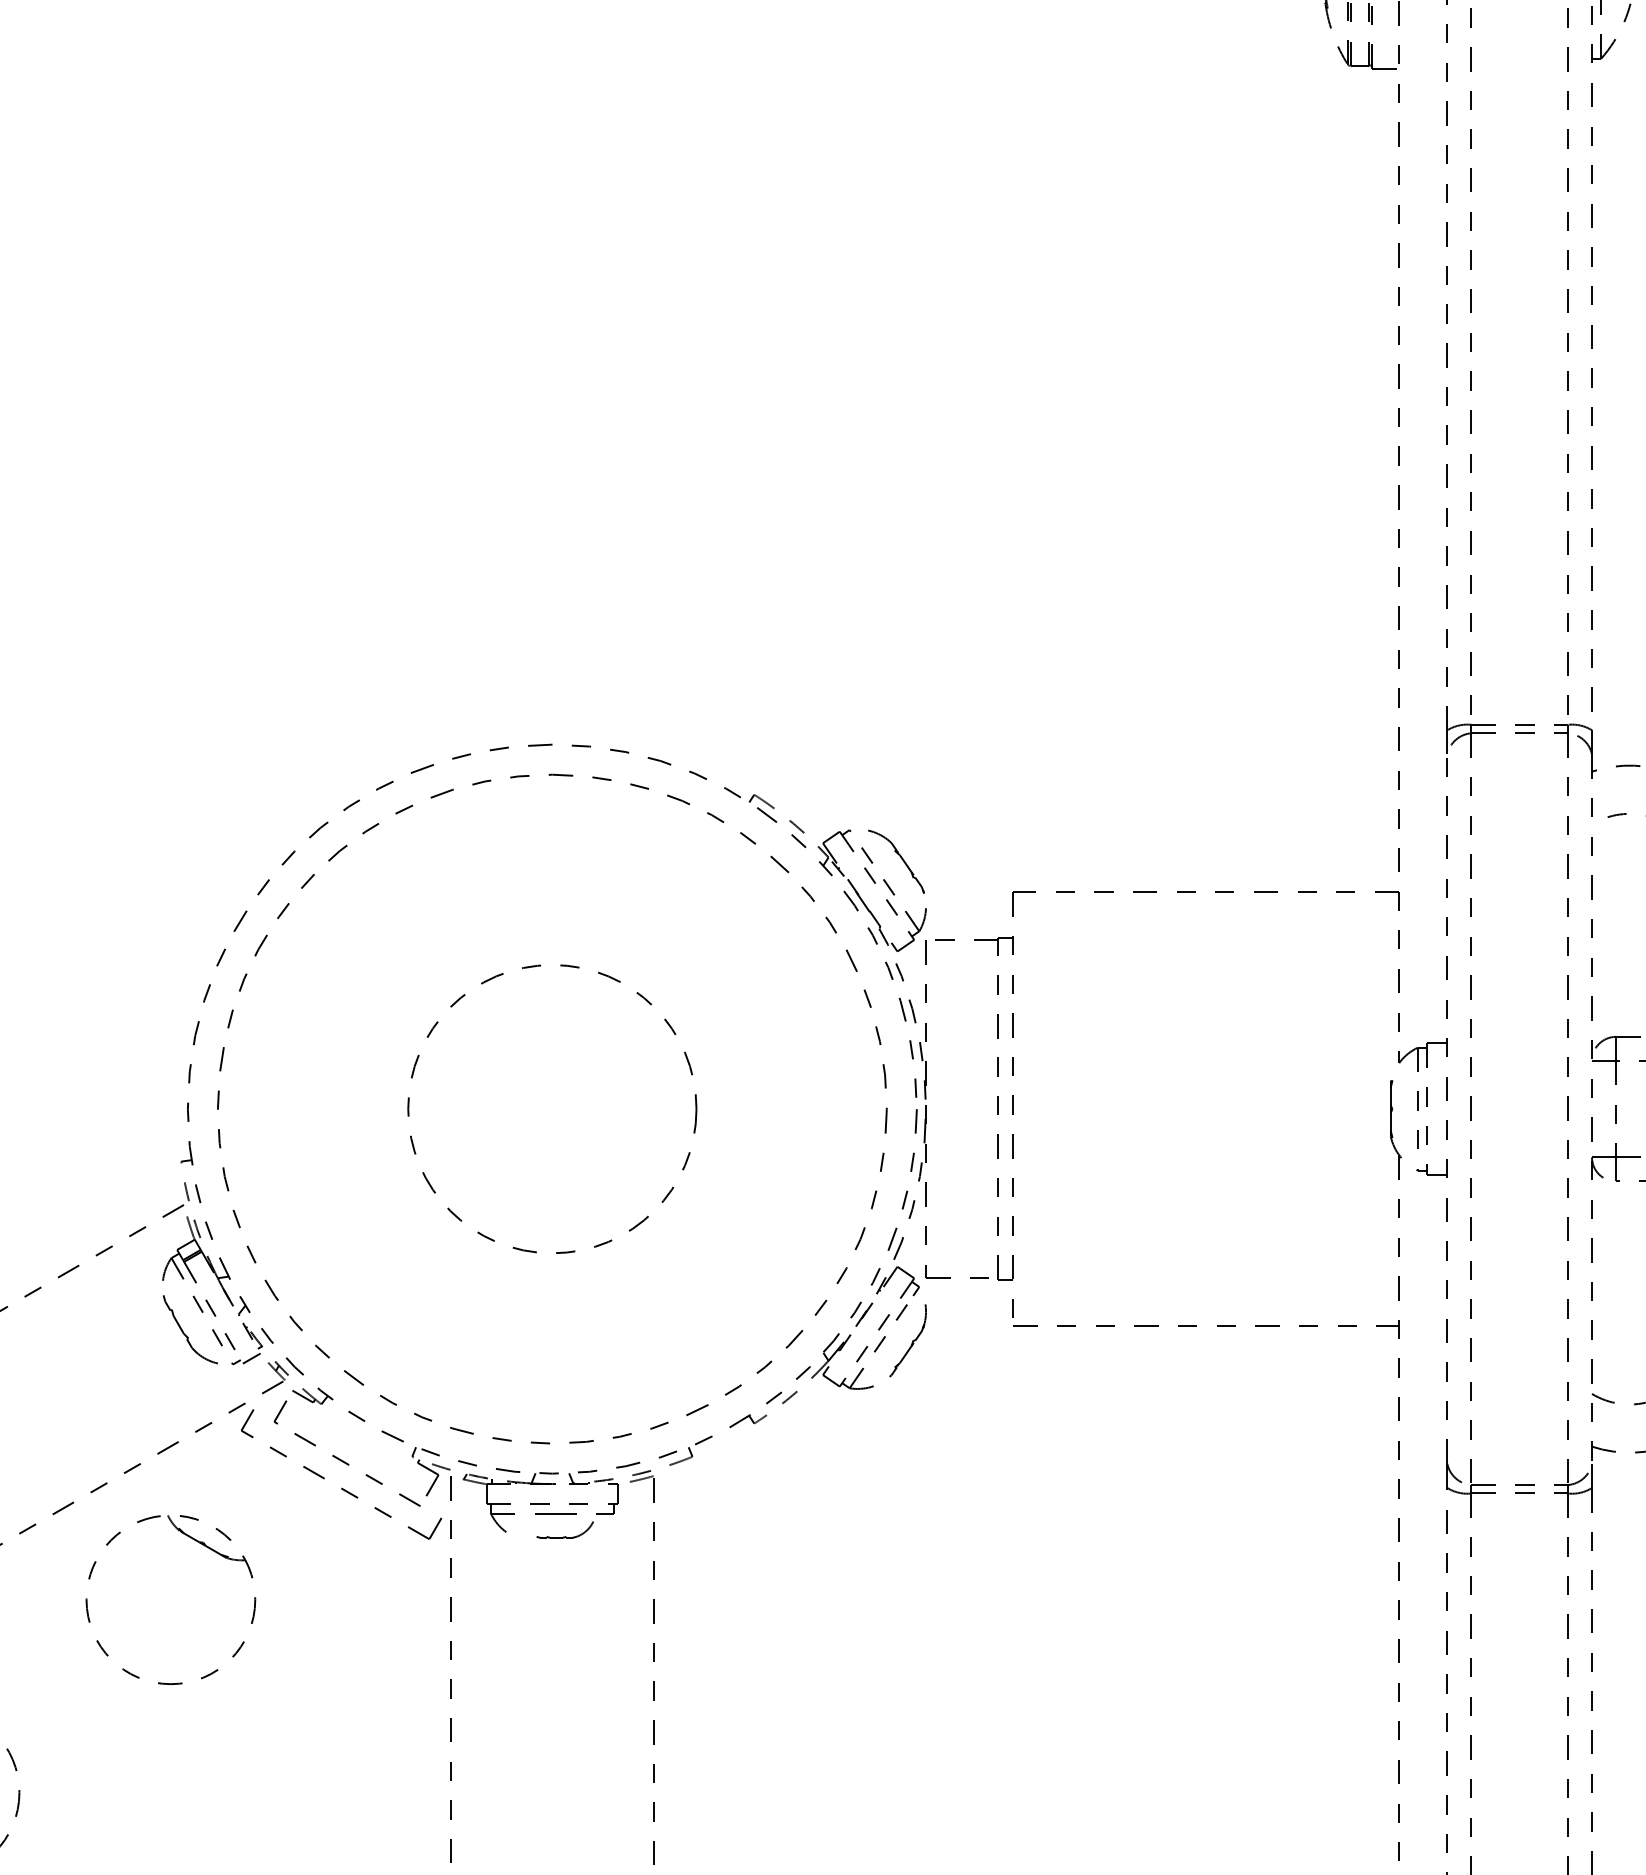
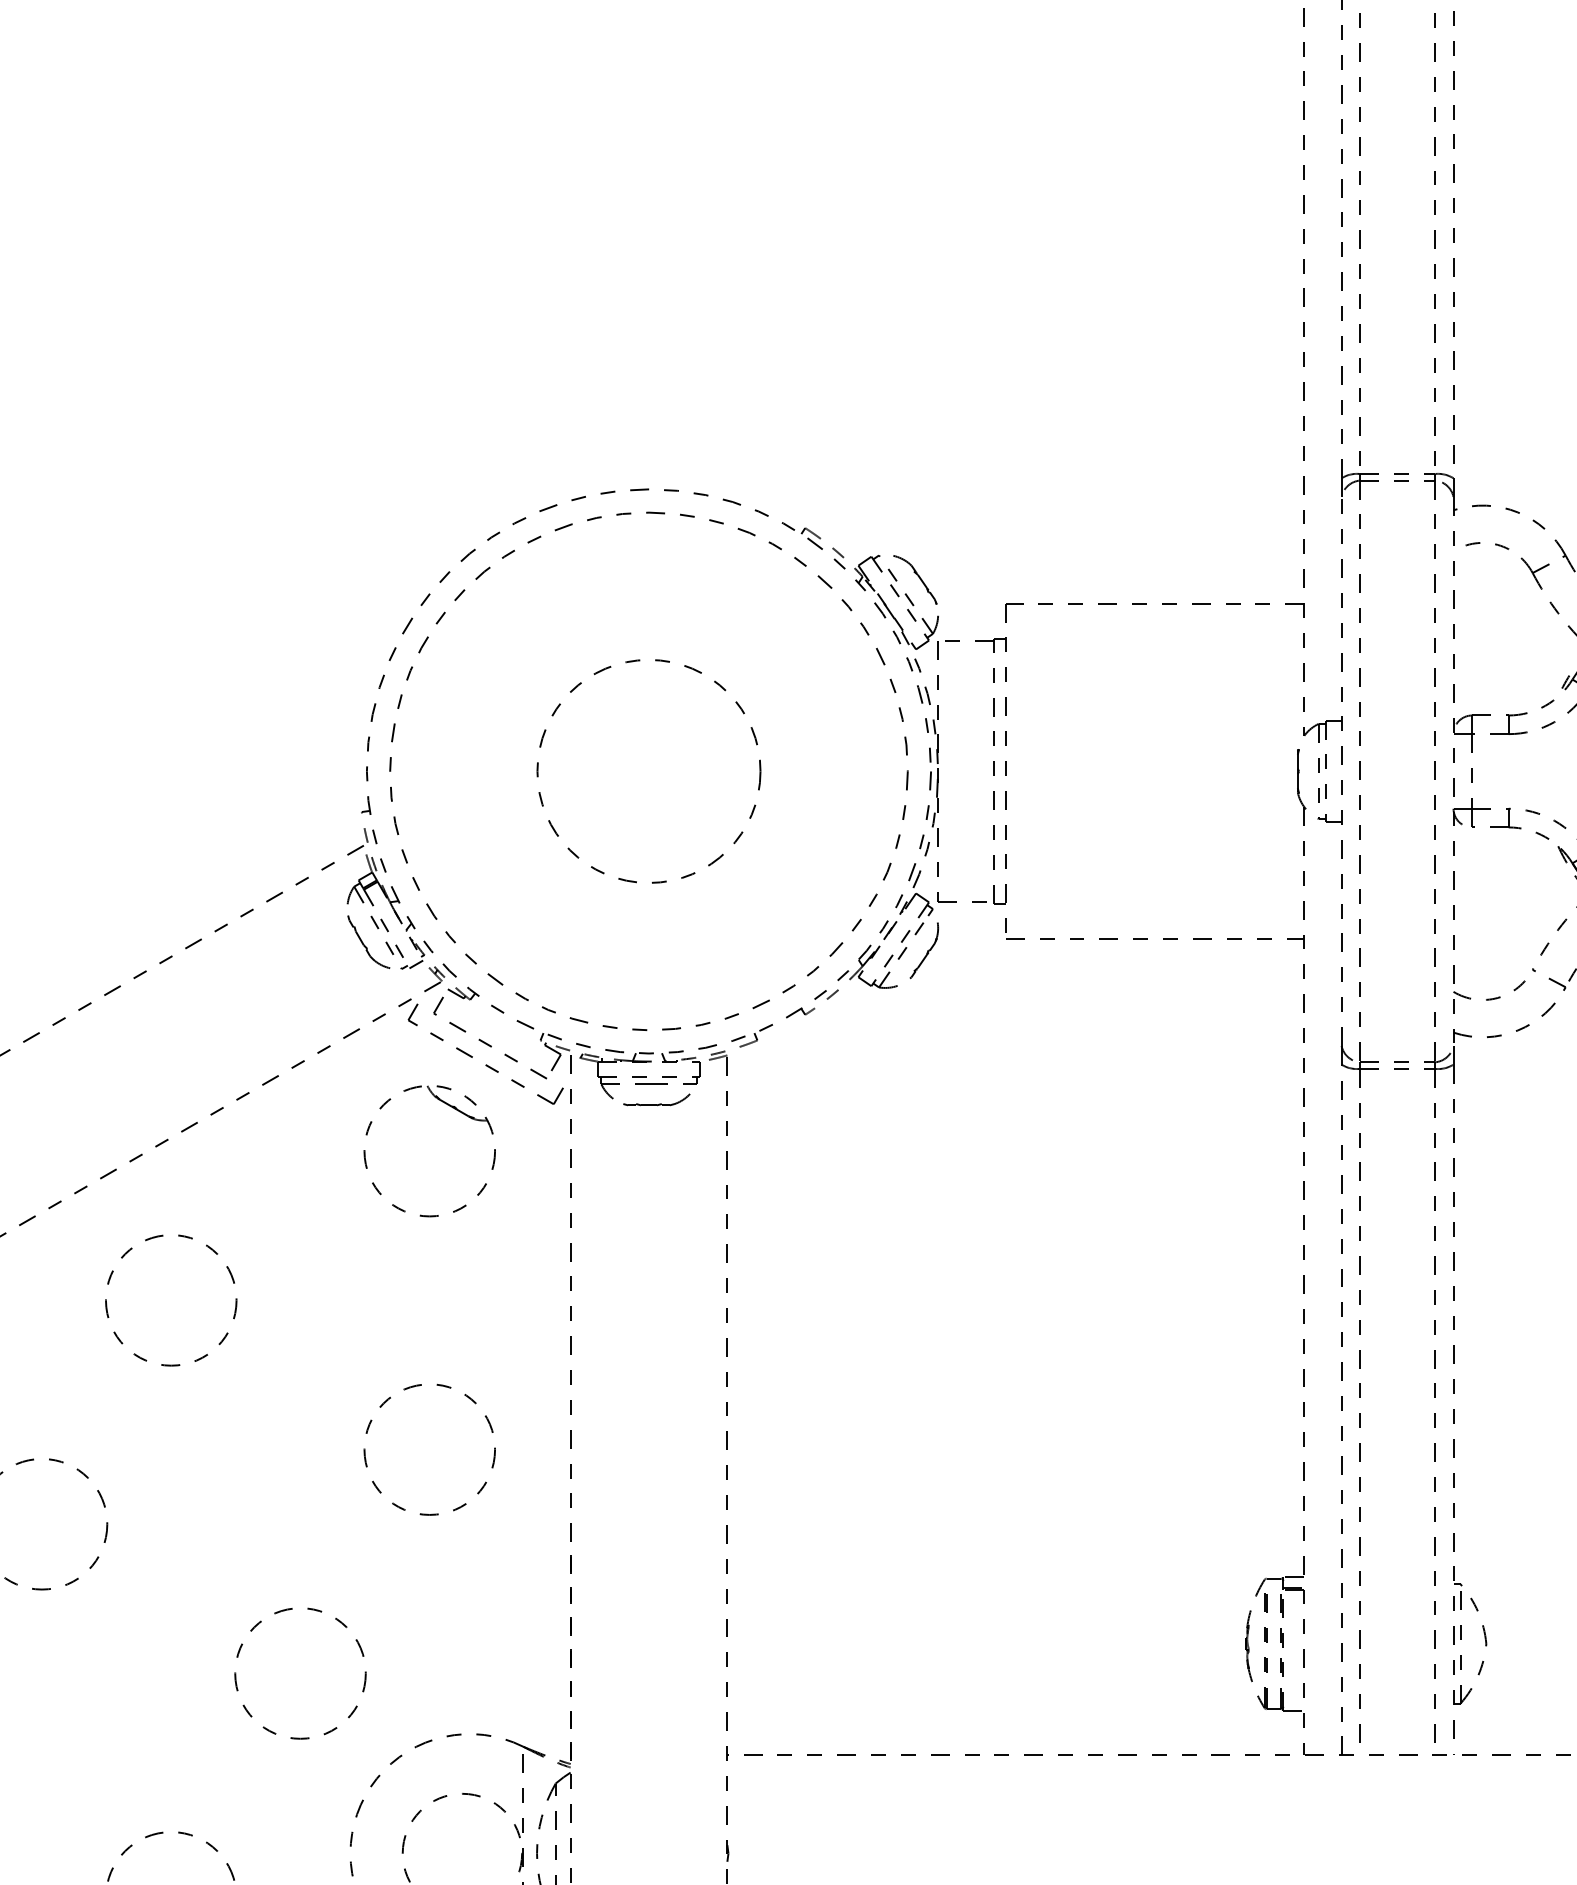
part: (562, 1533) -> (656, 1099), size x1.67
part: (200, 1544) -> (452, 1108), moved

